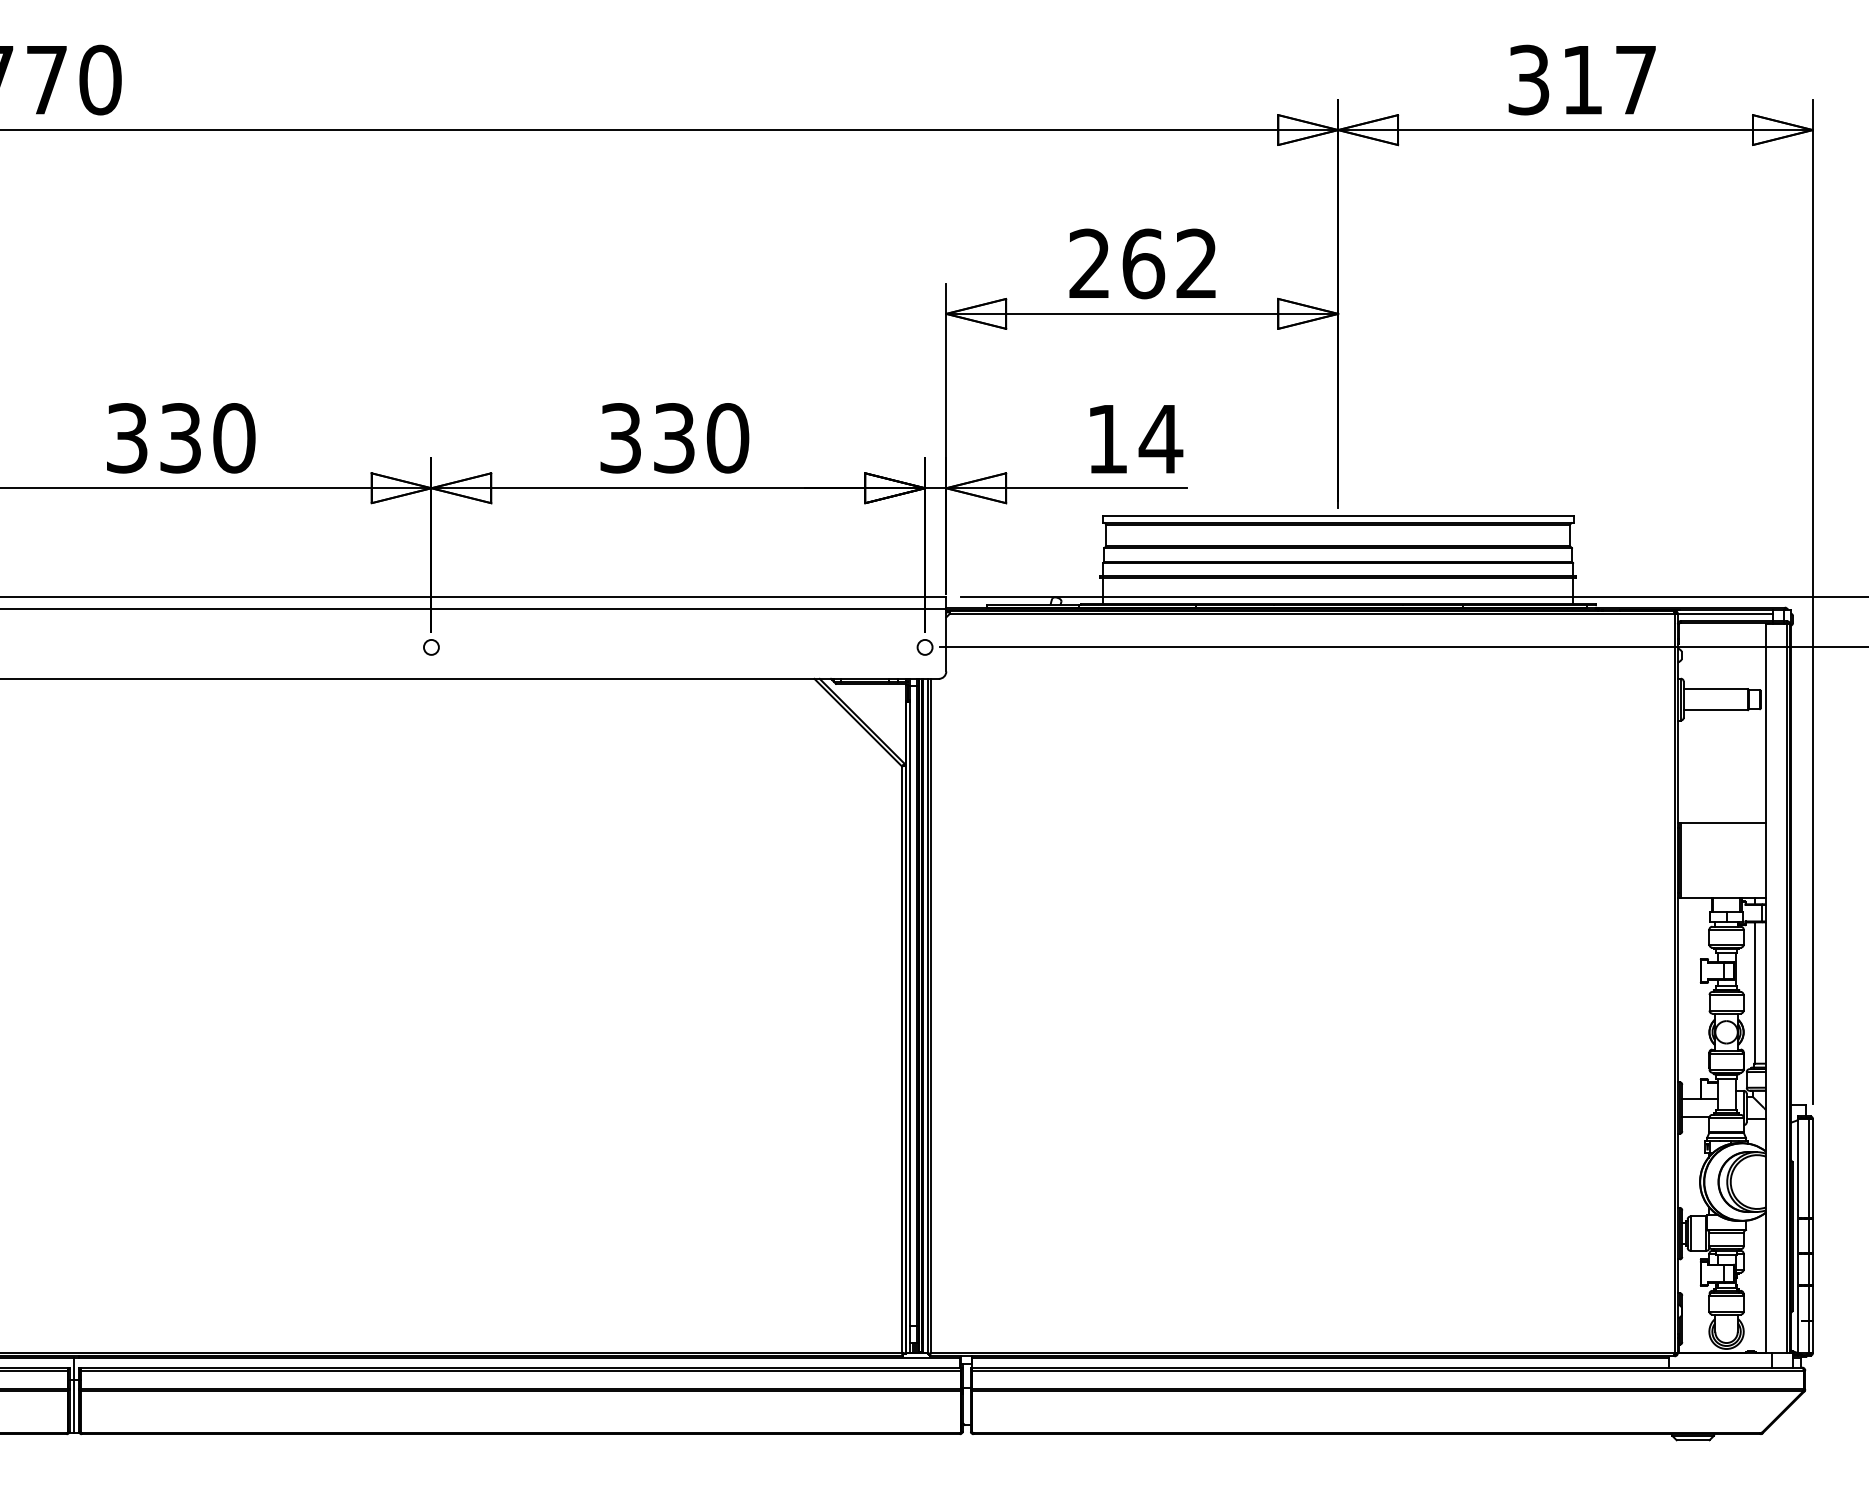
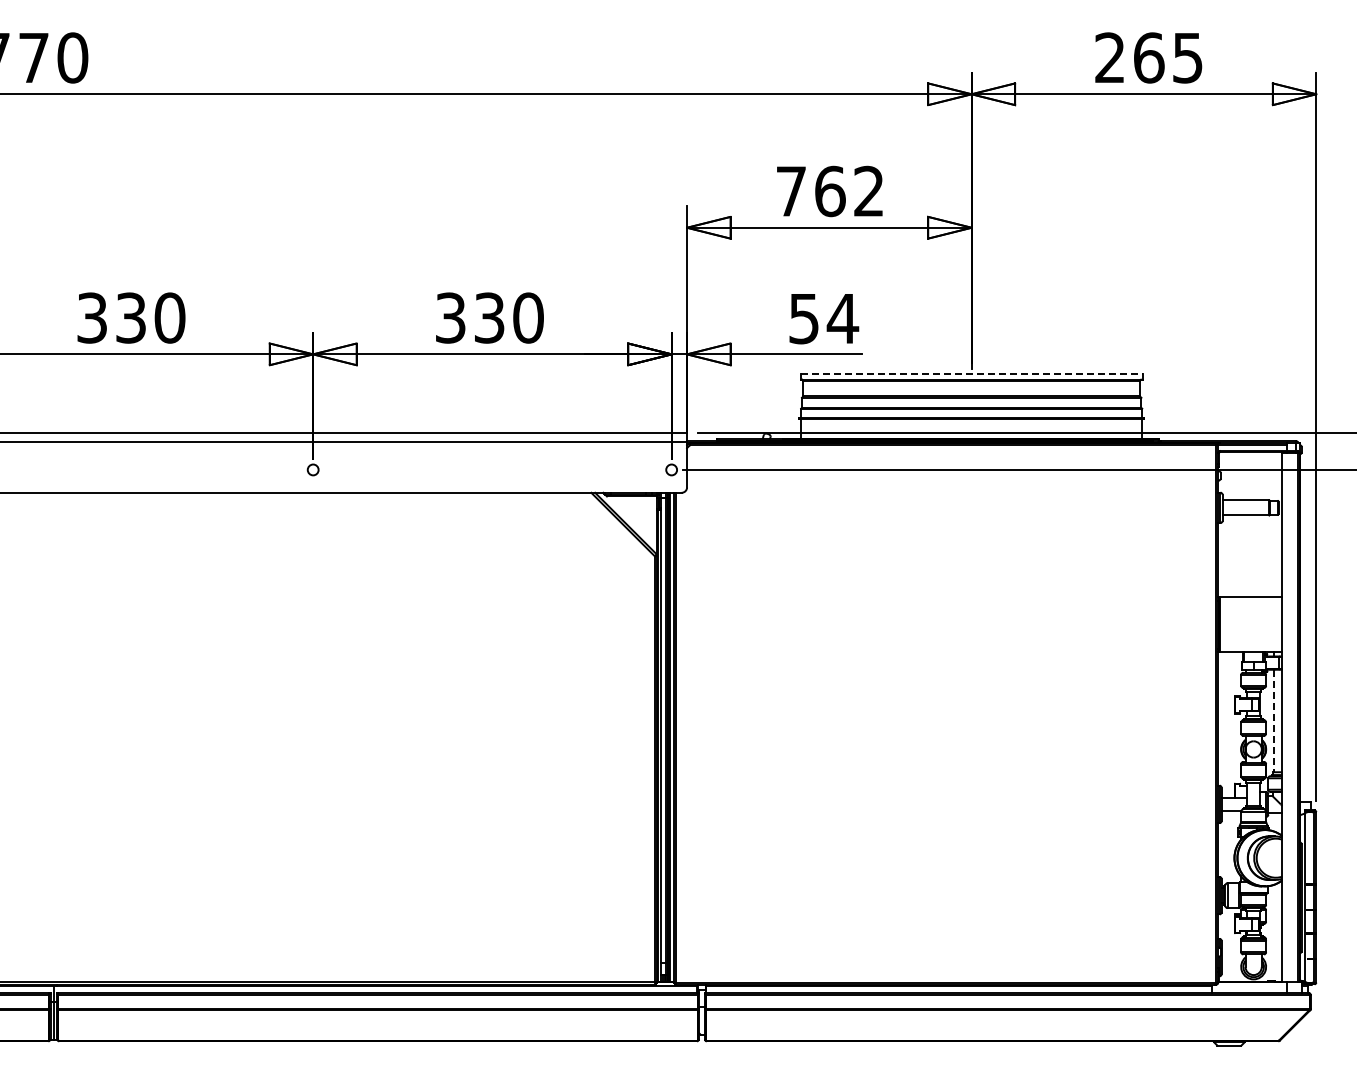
text: (1581, 79) -> (1148, 57), 317 -> 265
text: (1088, 262) -> (790, 190), 262 -> 762
text: (1106, 440) -> (803, 319), 14 -> 54
line: (1339, 515) -> (972, 374), solid -> dashed
line: (1755, 993) -> (1274, 721), solid -> dashed

